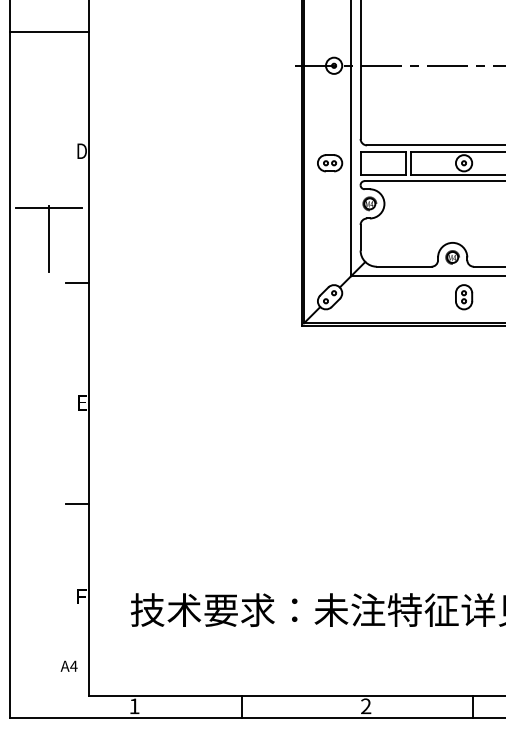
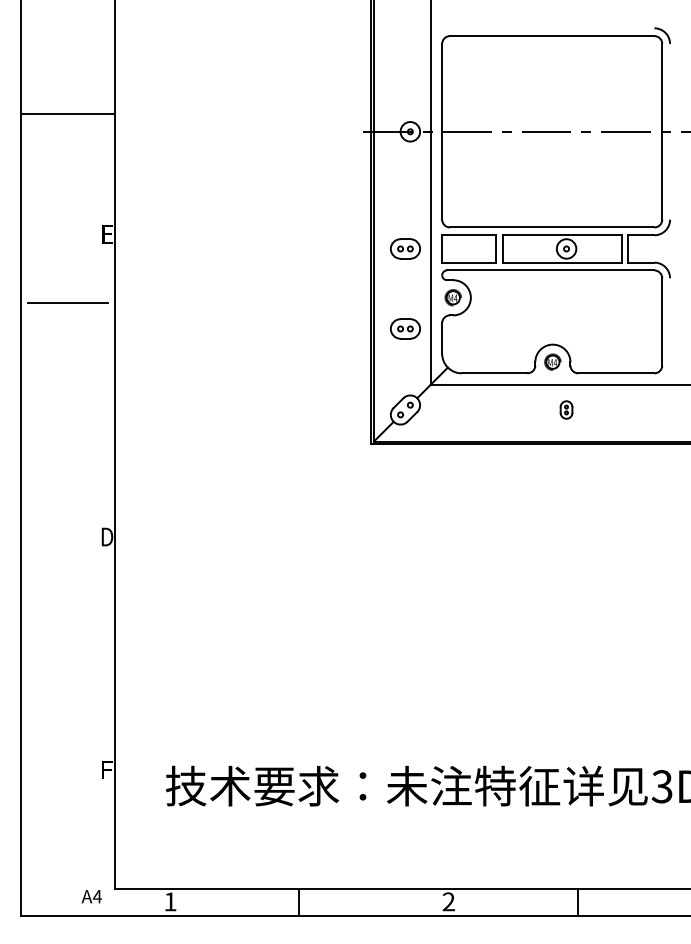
line: (48, 31) -> (67, 113), moved
text: (82, 151) -> (107, 234), D -> E
part: (330, 229) -> (405, 328), added
line: (49, 239) -> (68, 340), removed
line: (77, 283) -> (101, 393), removed
part: (464, 296) -> (566, 409), size x0.6
text: (82, 402) -> (107, 536), E -> D
line: (77, 503) -> (101, 658), removed
text: (68, 666) -> (91, 896), moved

